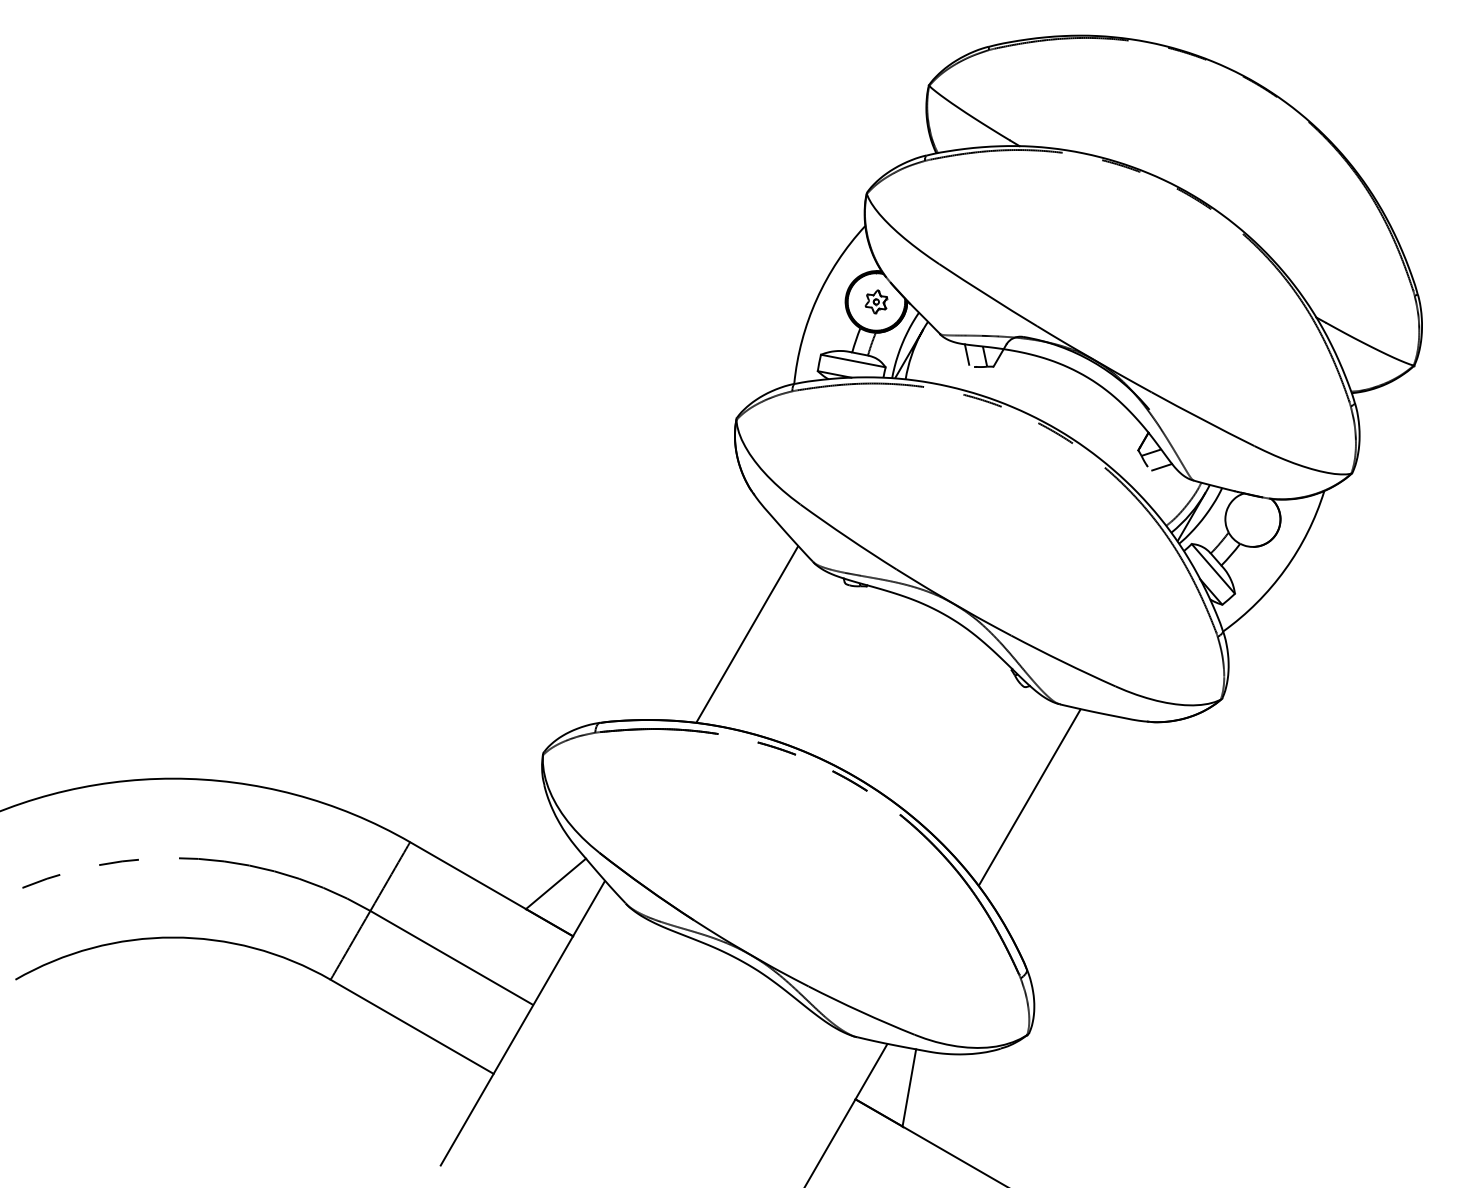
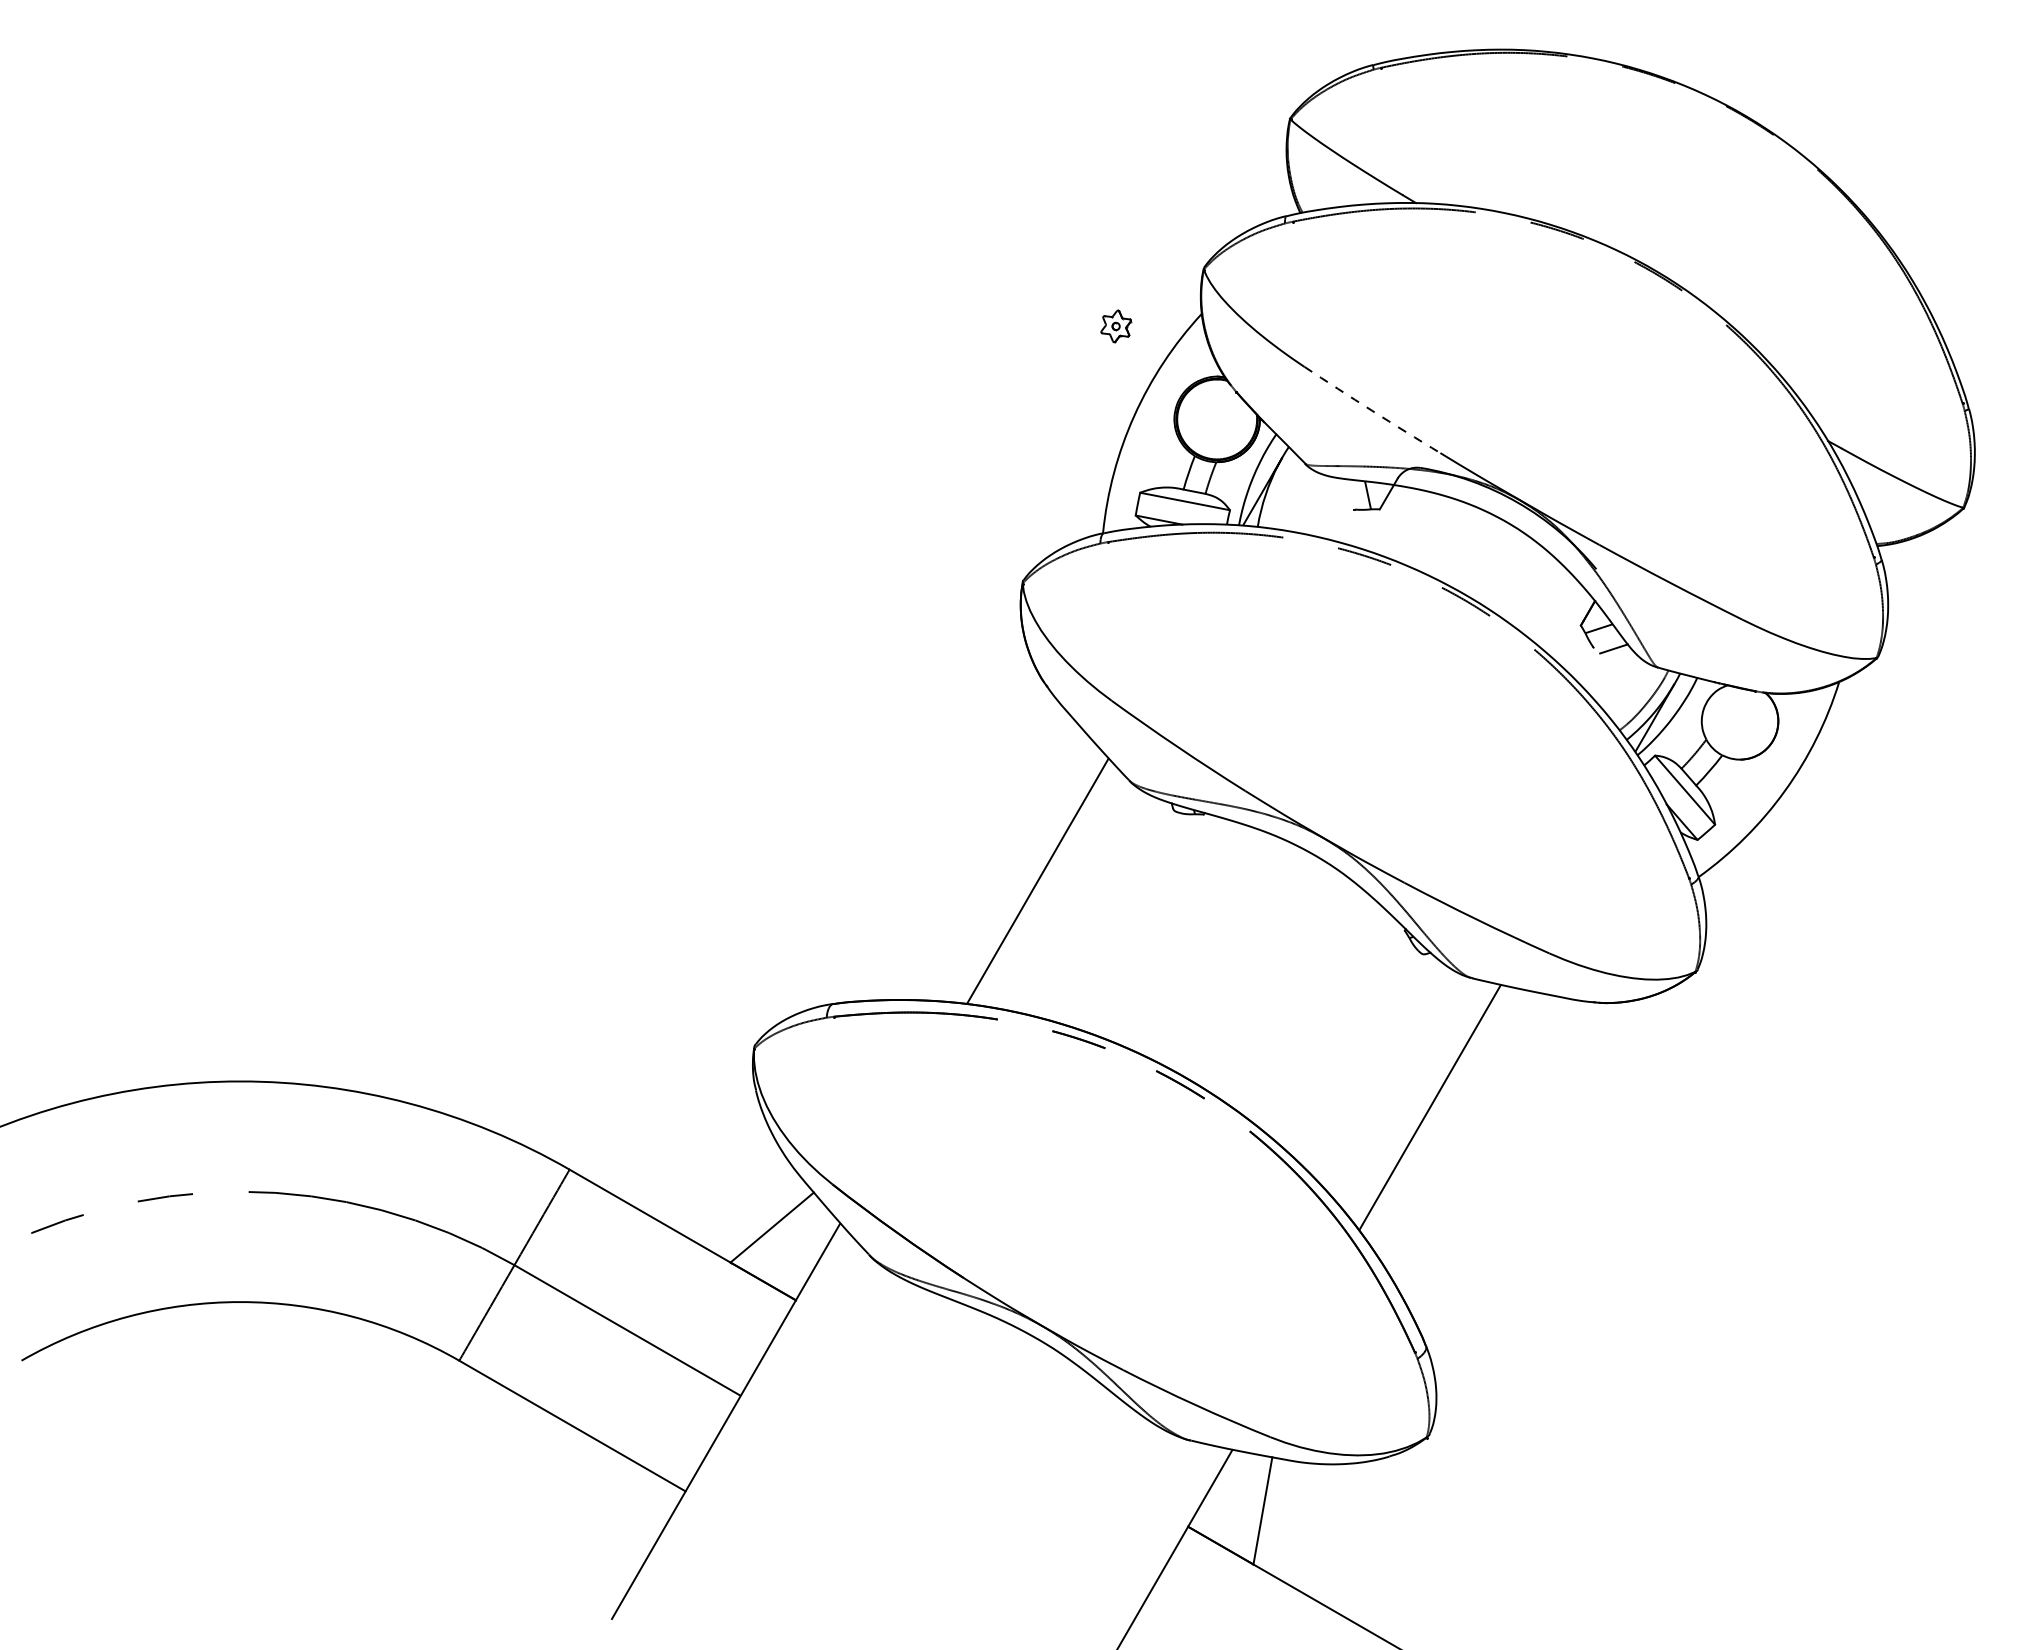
arc: (988, 295) -> (1372, 410), solid -> dashed
part: (876, 301) -> (1116, 326), moved
line: (967, 354) -> (1343, 492), removed

